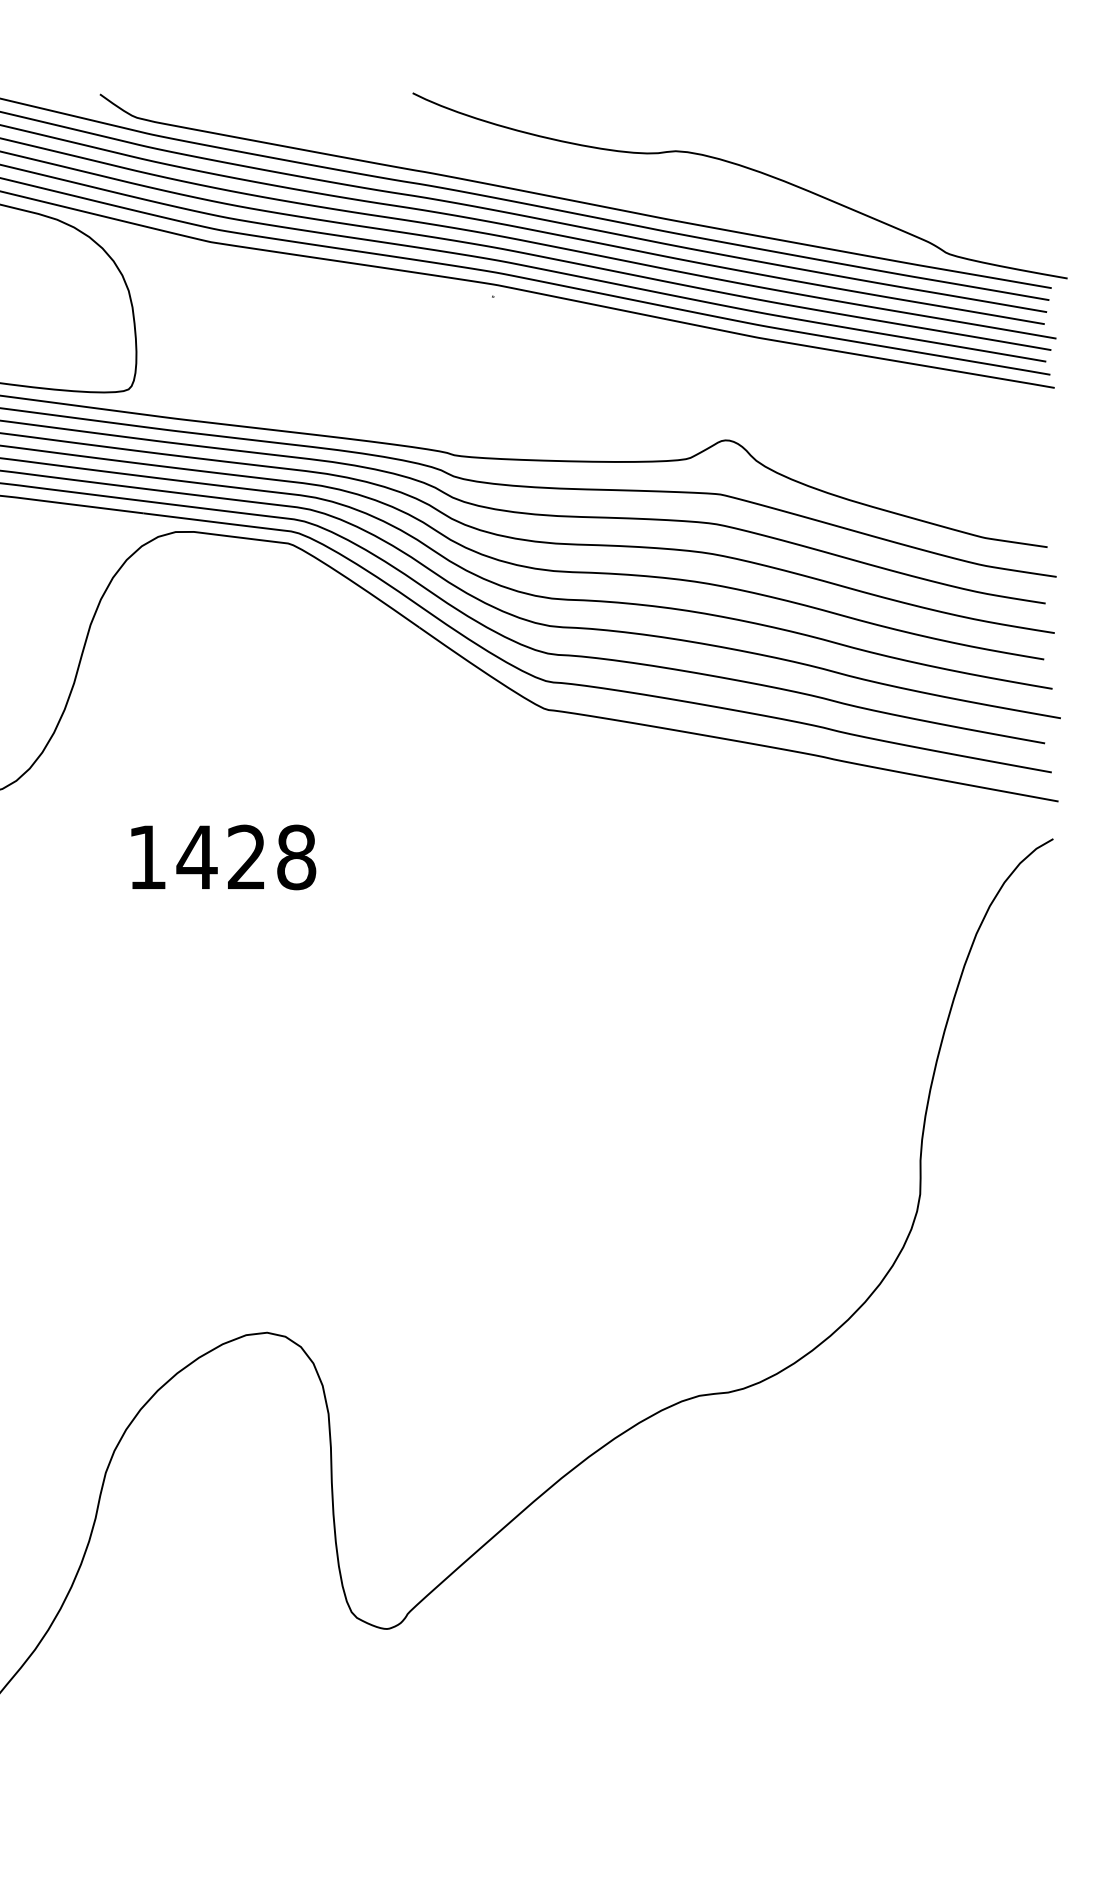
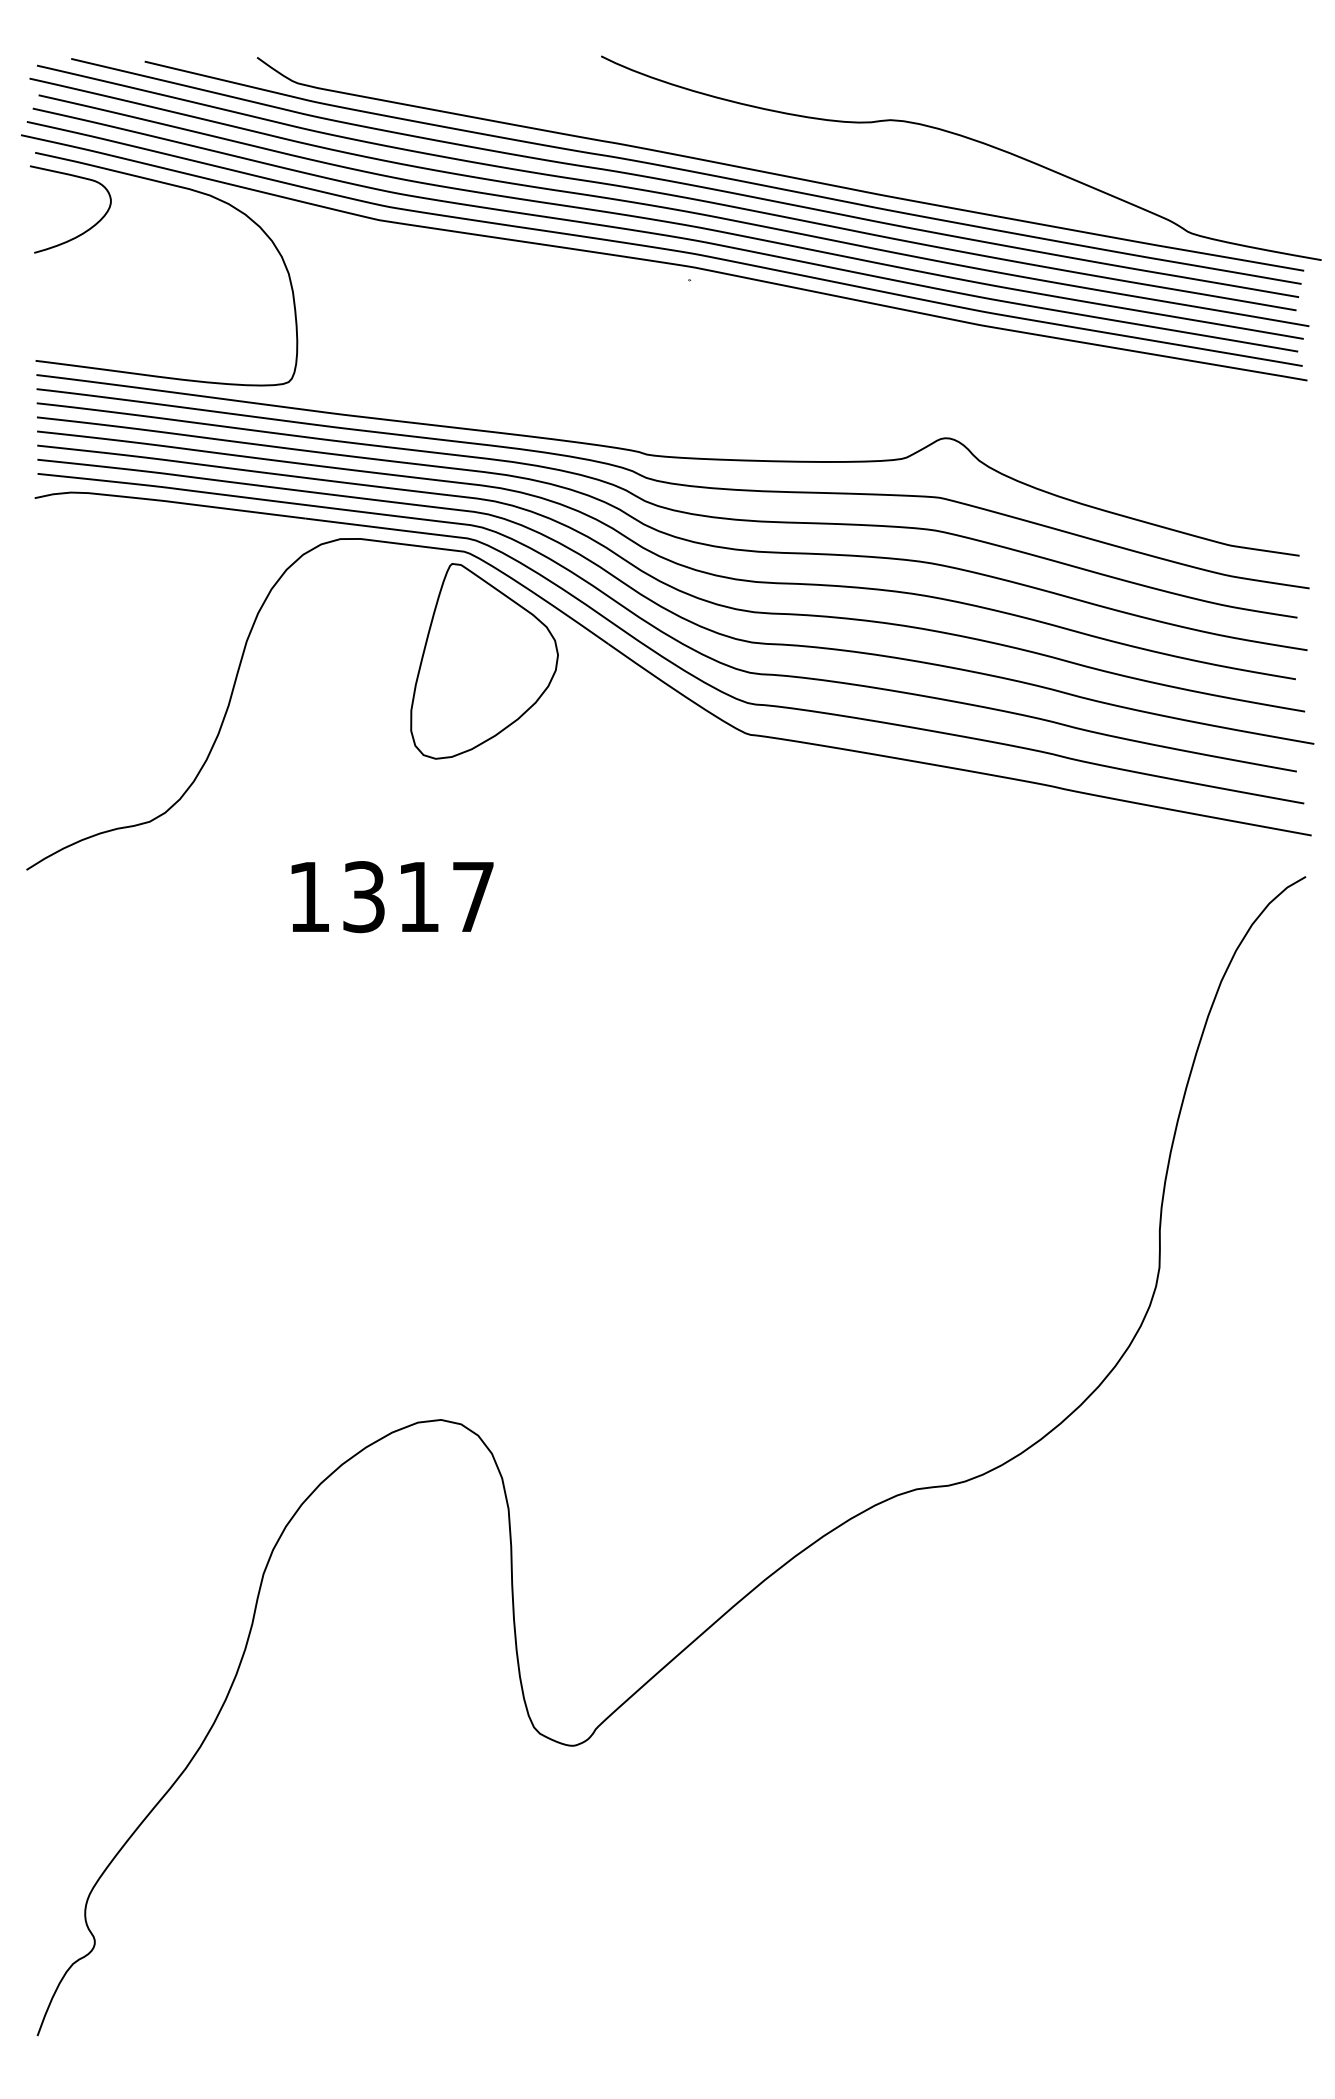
part: (306, 643) -> (484, 661), added
text: (245, 857) -> (417, 897), 1428 -> 1317

